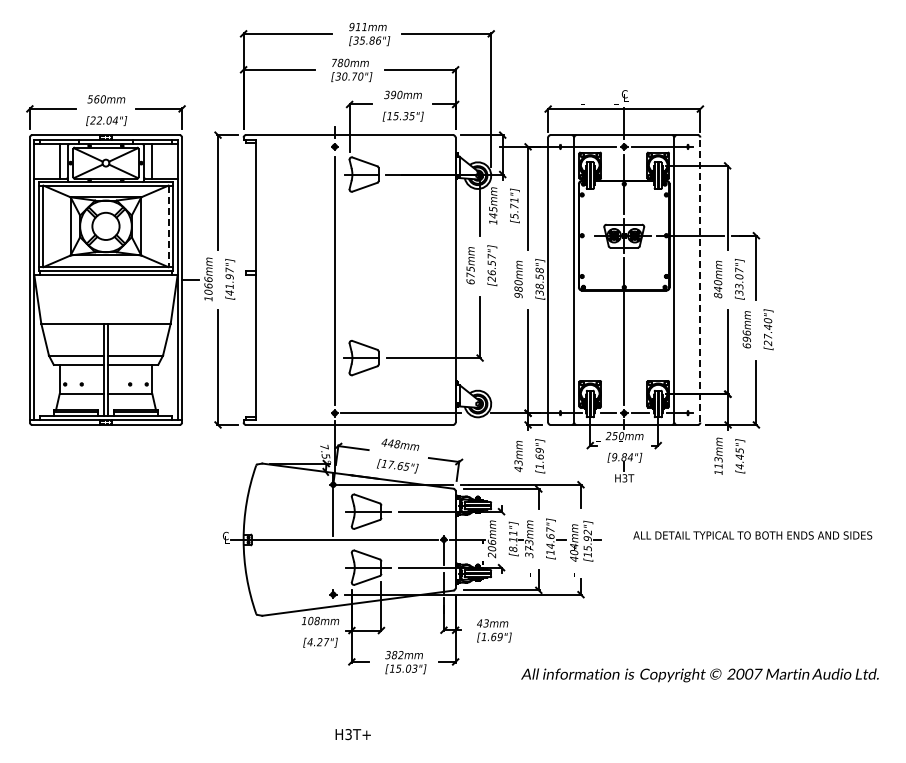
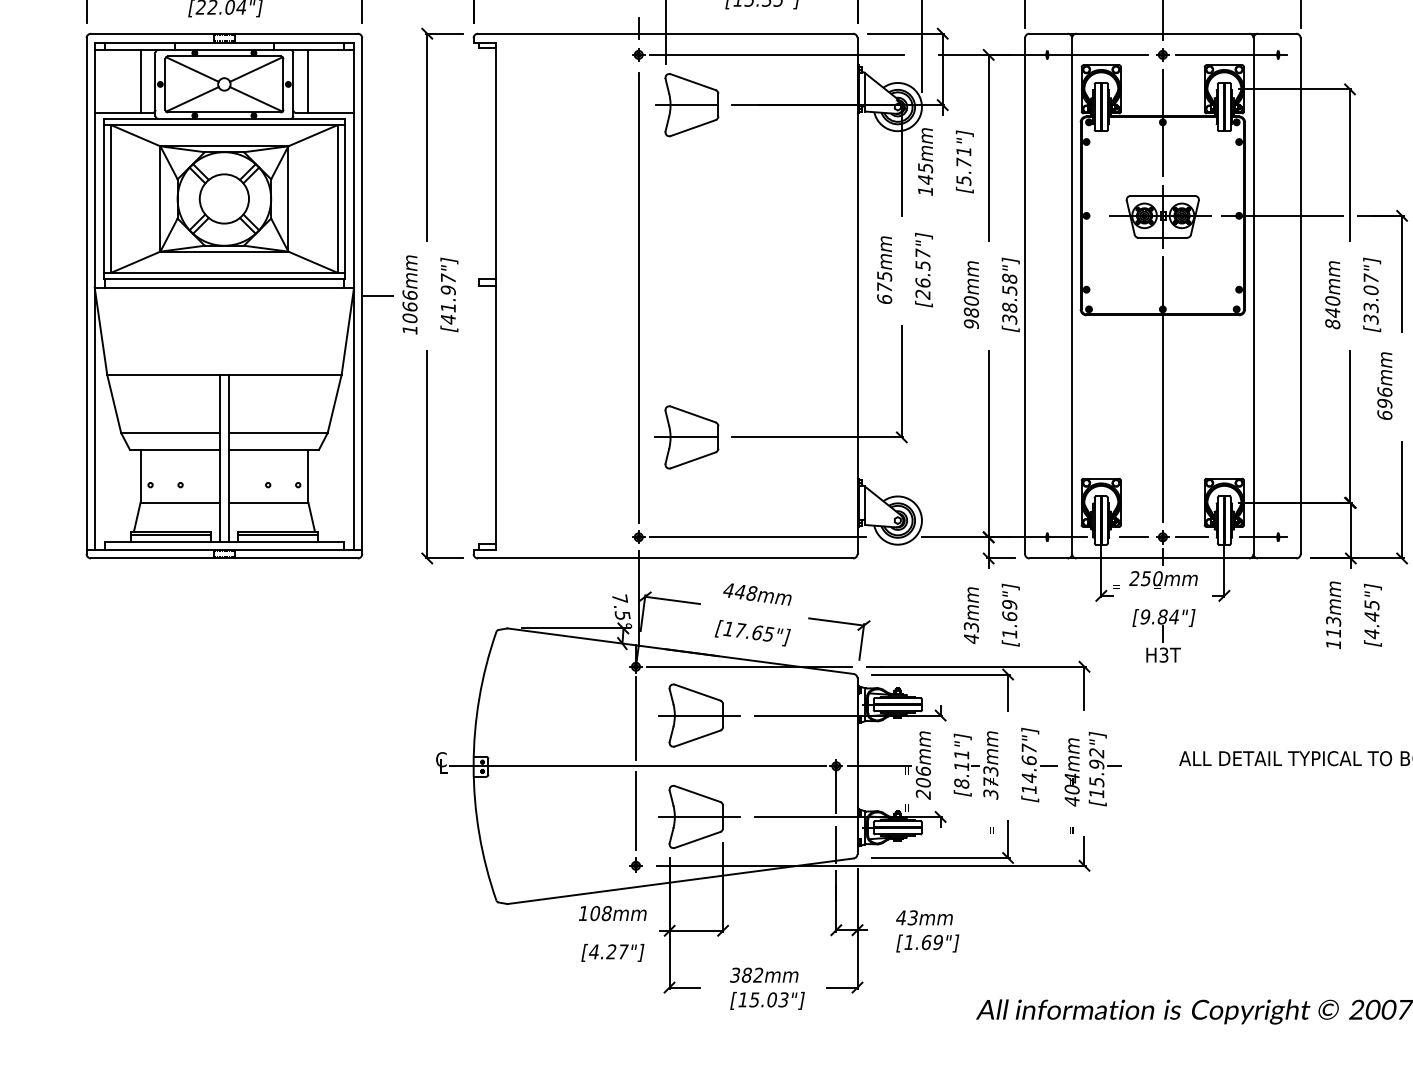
line: (411, 146) -> (777, 54), added
line: (168, 226) -> (337, 199), dashed -> solid
line: (700, 279) -> (1300, 295), dashed -> solid
line: (333, 563) -> (636, 809), added

